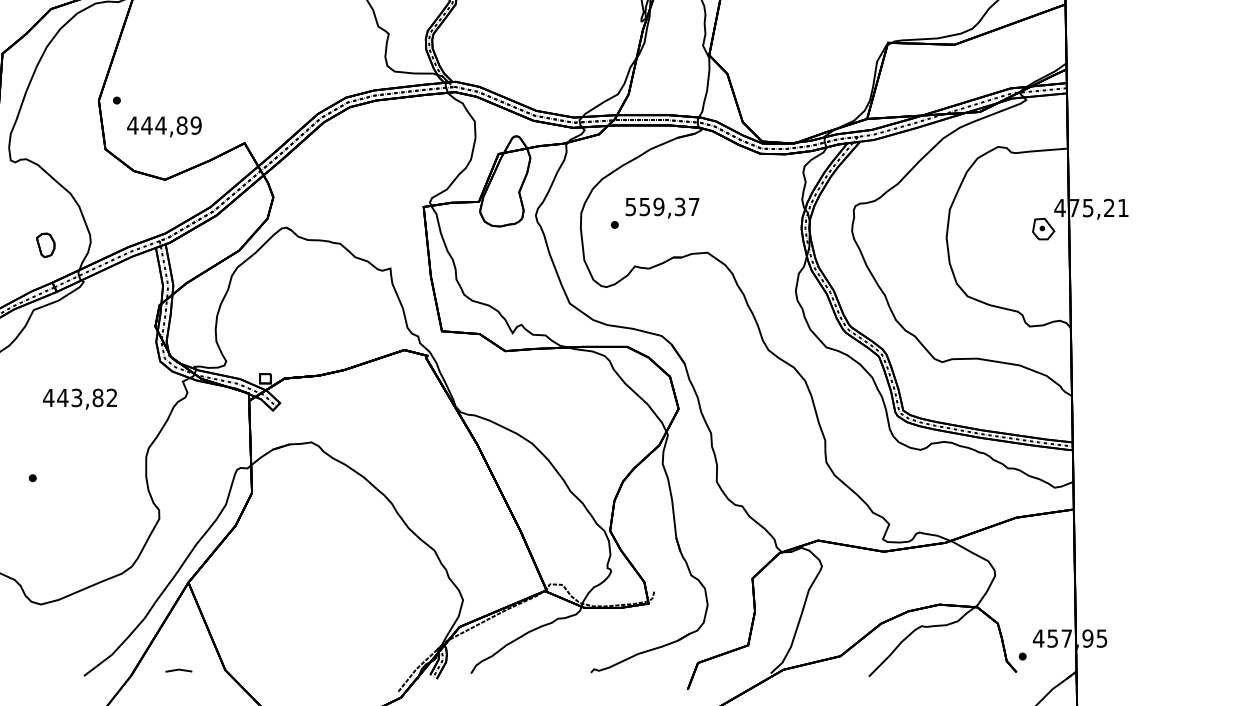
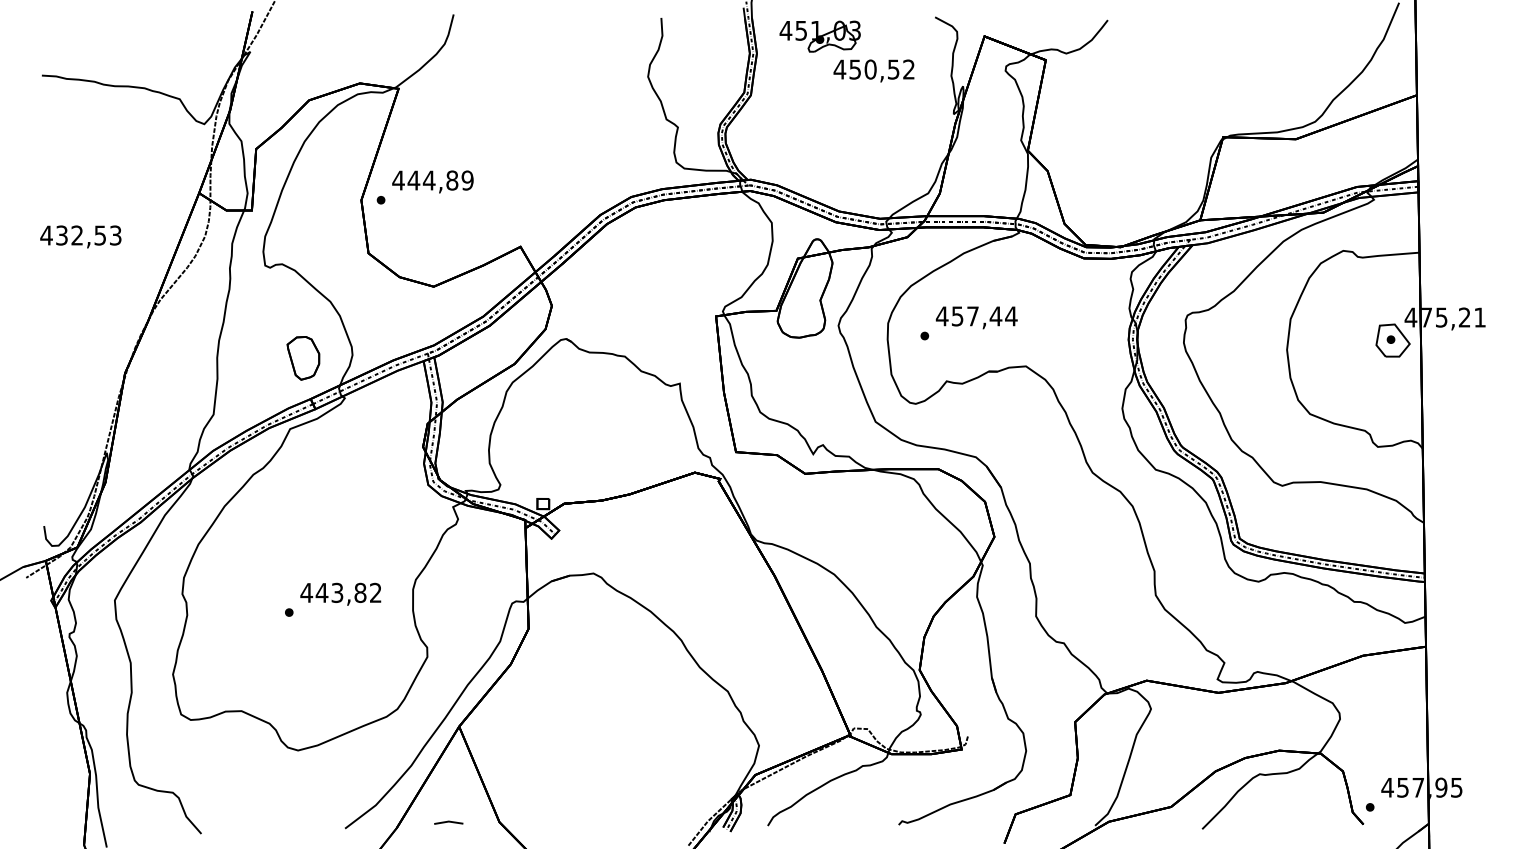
text: (163, 126) -> (432, 181), moved
text: (662, 207) -> (976, 316), 559,37 -> 457,44
part: (1043, 229) -> (1392, 340), size x1.43
part: (45, 245) -> (303, 358), size x1.67
text: (79, 398) -> (340, 593), moved

